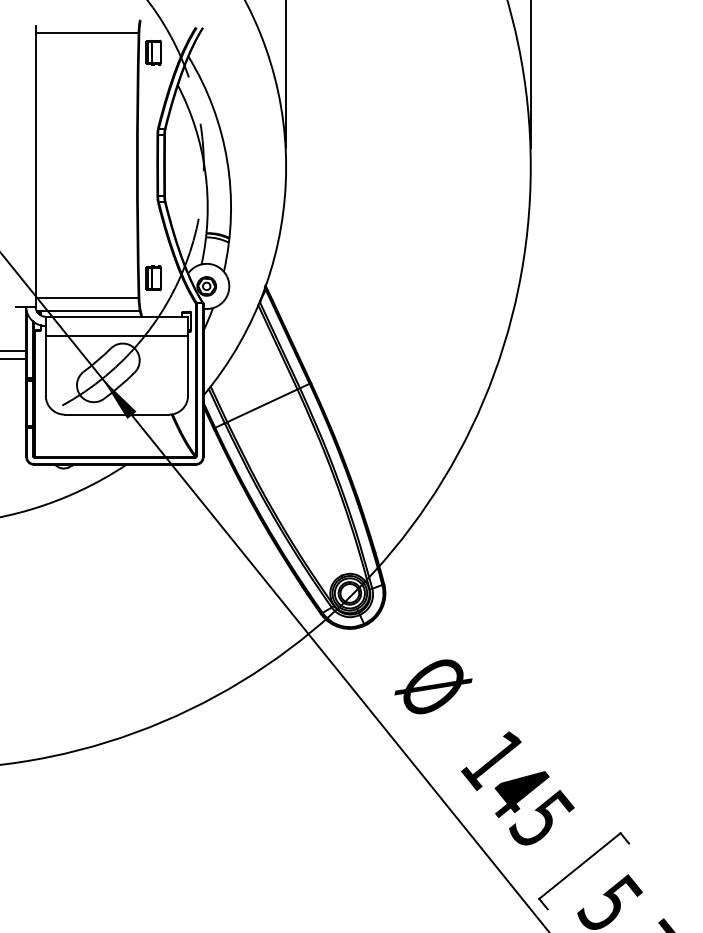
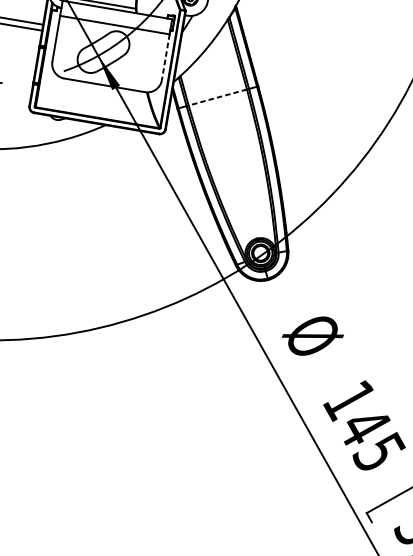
line: (188, 366) -> (166, 57), solid -> dashed
line: (262, 405) -> (217, 97), solid -> dashed

